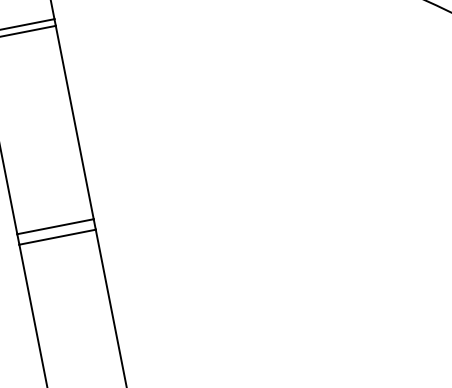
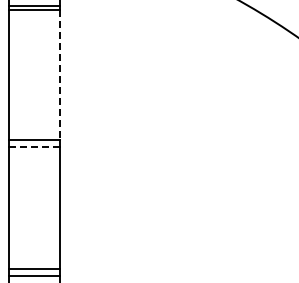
line: (74, 122) -> (60, 75), solid -> dashed
line: (57, 237) -> (34, 147), solid -> dashed

